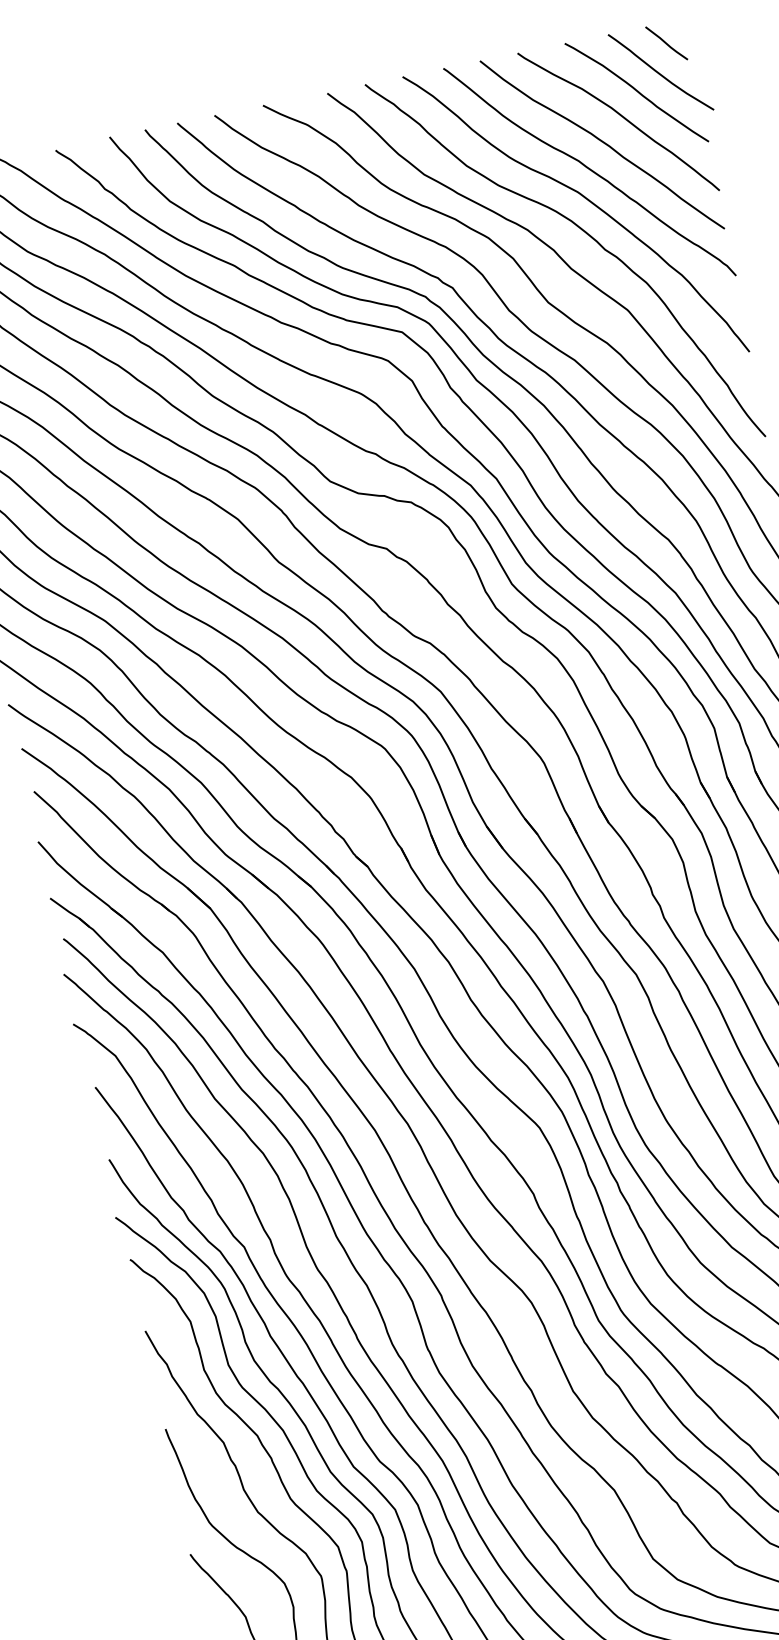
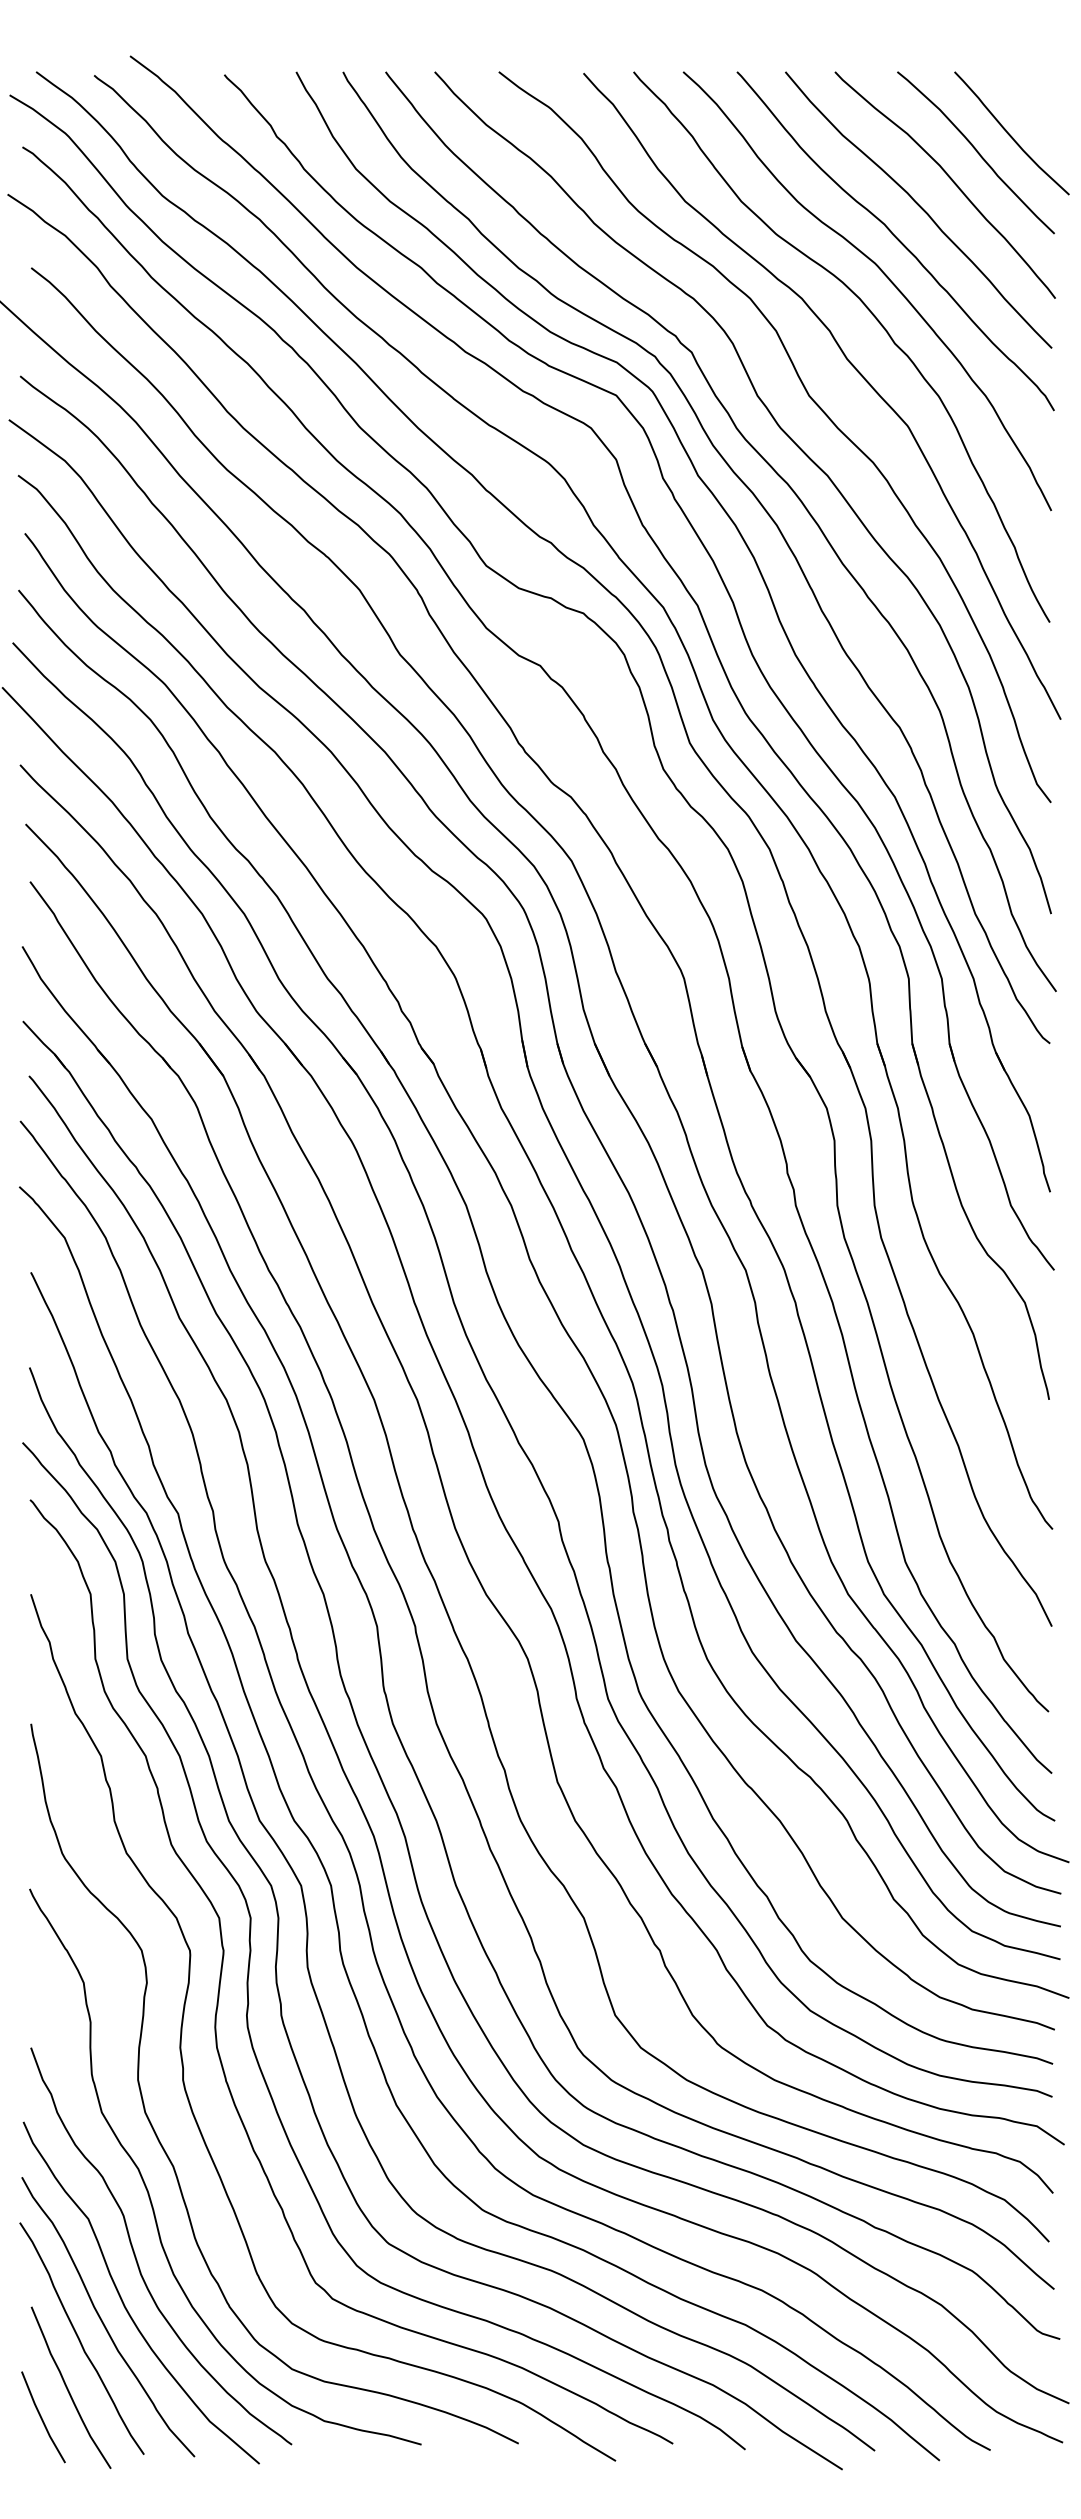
line: (666, 42) -> (1026, 97), removed

